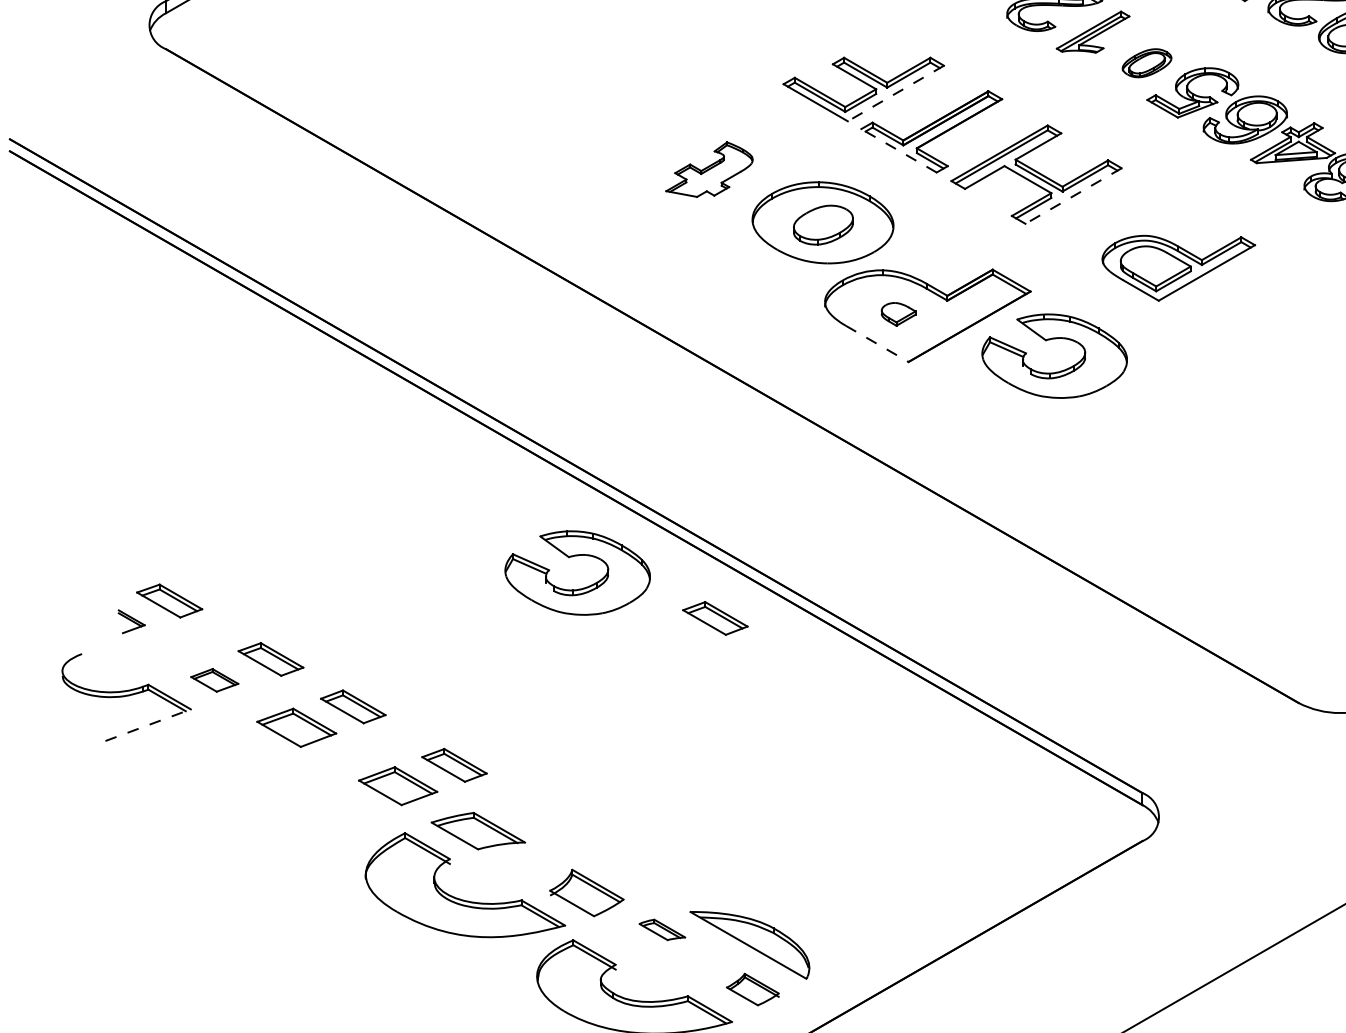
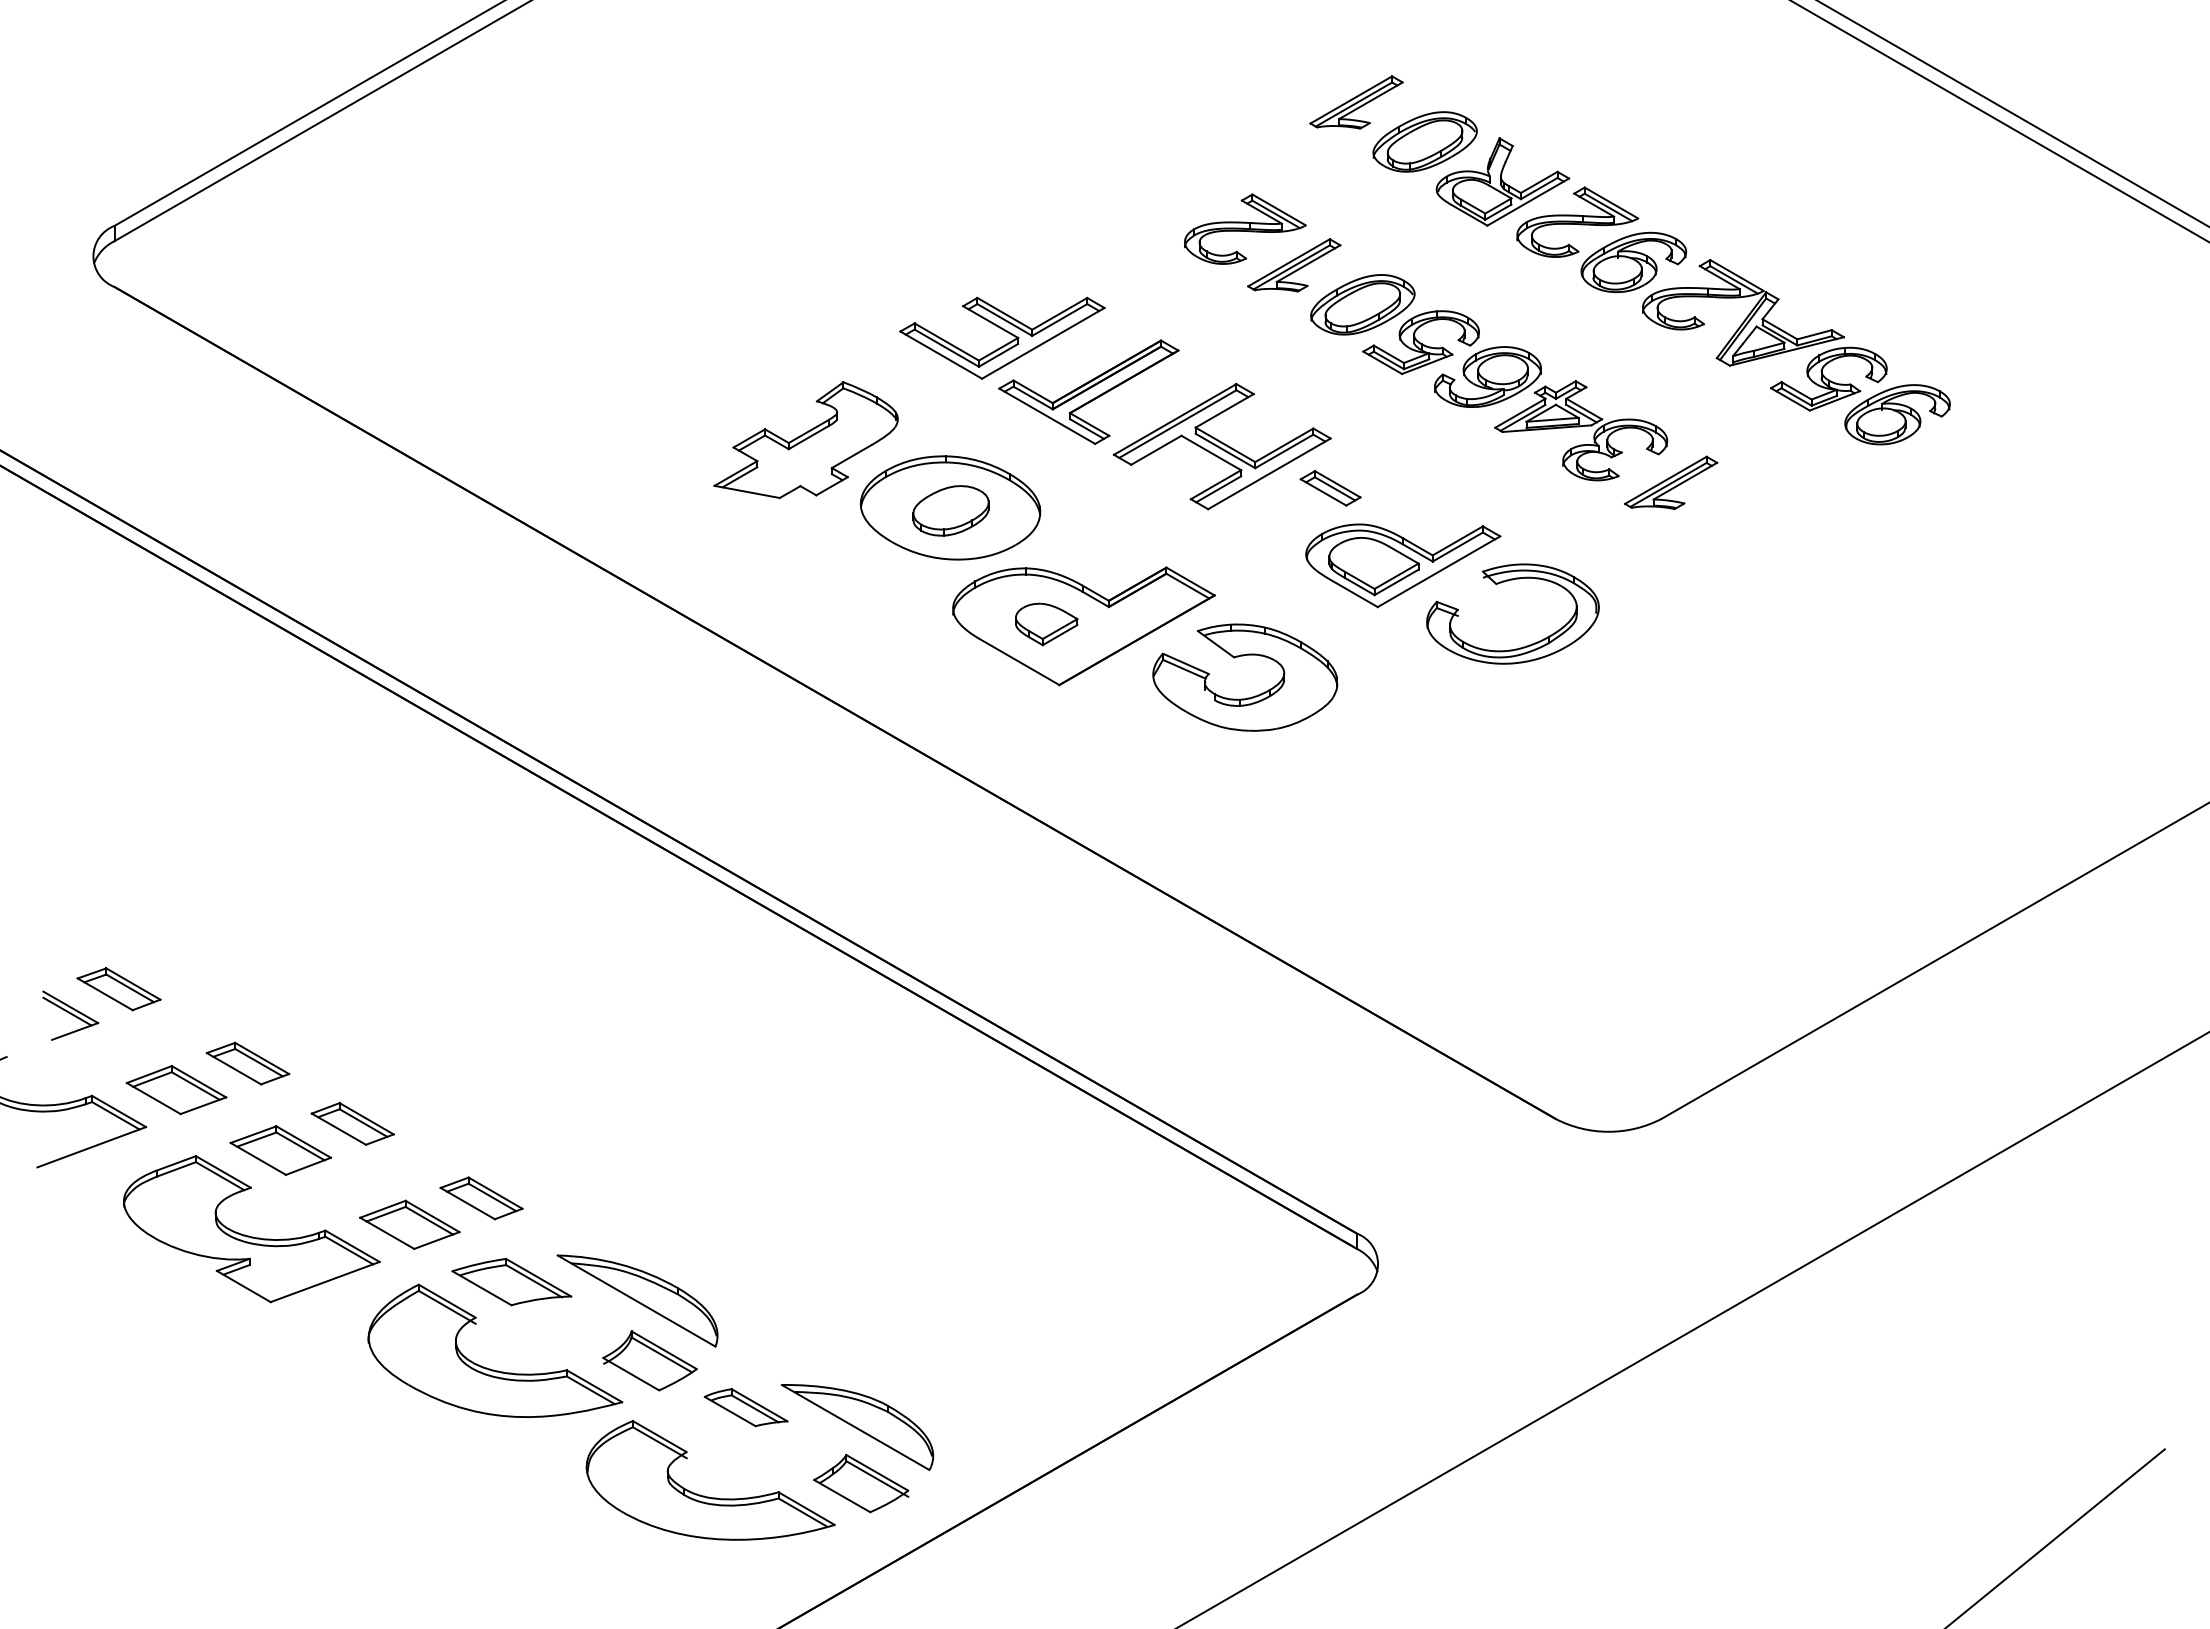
part: (1146, 62) -> (1362, 304), size x1.67
line: (896, 93) -> (1043, 343), dashed -> solid
line: (898, 150) -> (1046, 416), dashed -> solid
part: (709, 169) -> (805, 440), size x1.67
line: (1073, 195) -> (1269, 473), dashed -> solid
part: (1121, 207) -> (1330, 488), added
part: (1255, 282) -> (1501, 583), added
part: (898, 314) -> (1046, 624), size x1.43
line: (877, 344) -> (1019, 662), dashed -> solid
part: (579, 588) -> (640, 973), removed
part: (715, 618) -> (813, 1011), removed
part: (131, 621) -> (70, 1015), size x1.67
part: (214, 680) -> (176, 1090), size x1.67
line: (147, 725) -> (91, 1147), dashed -> solid
part: (272, 794) -> (249, 1235), added
part: (577, 845) -> (637, 1300), added
part: (661, 929) -> (745, 1407), size x1.43
part: (753, 989) -> (861, 1483), size x1.43

